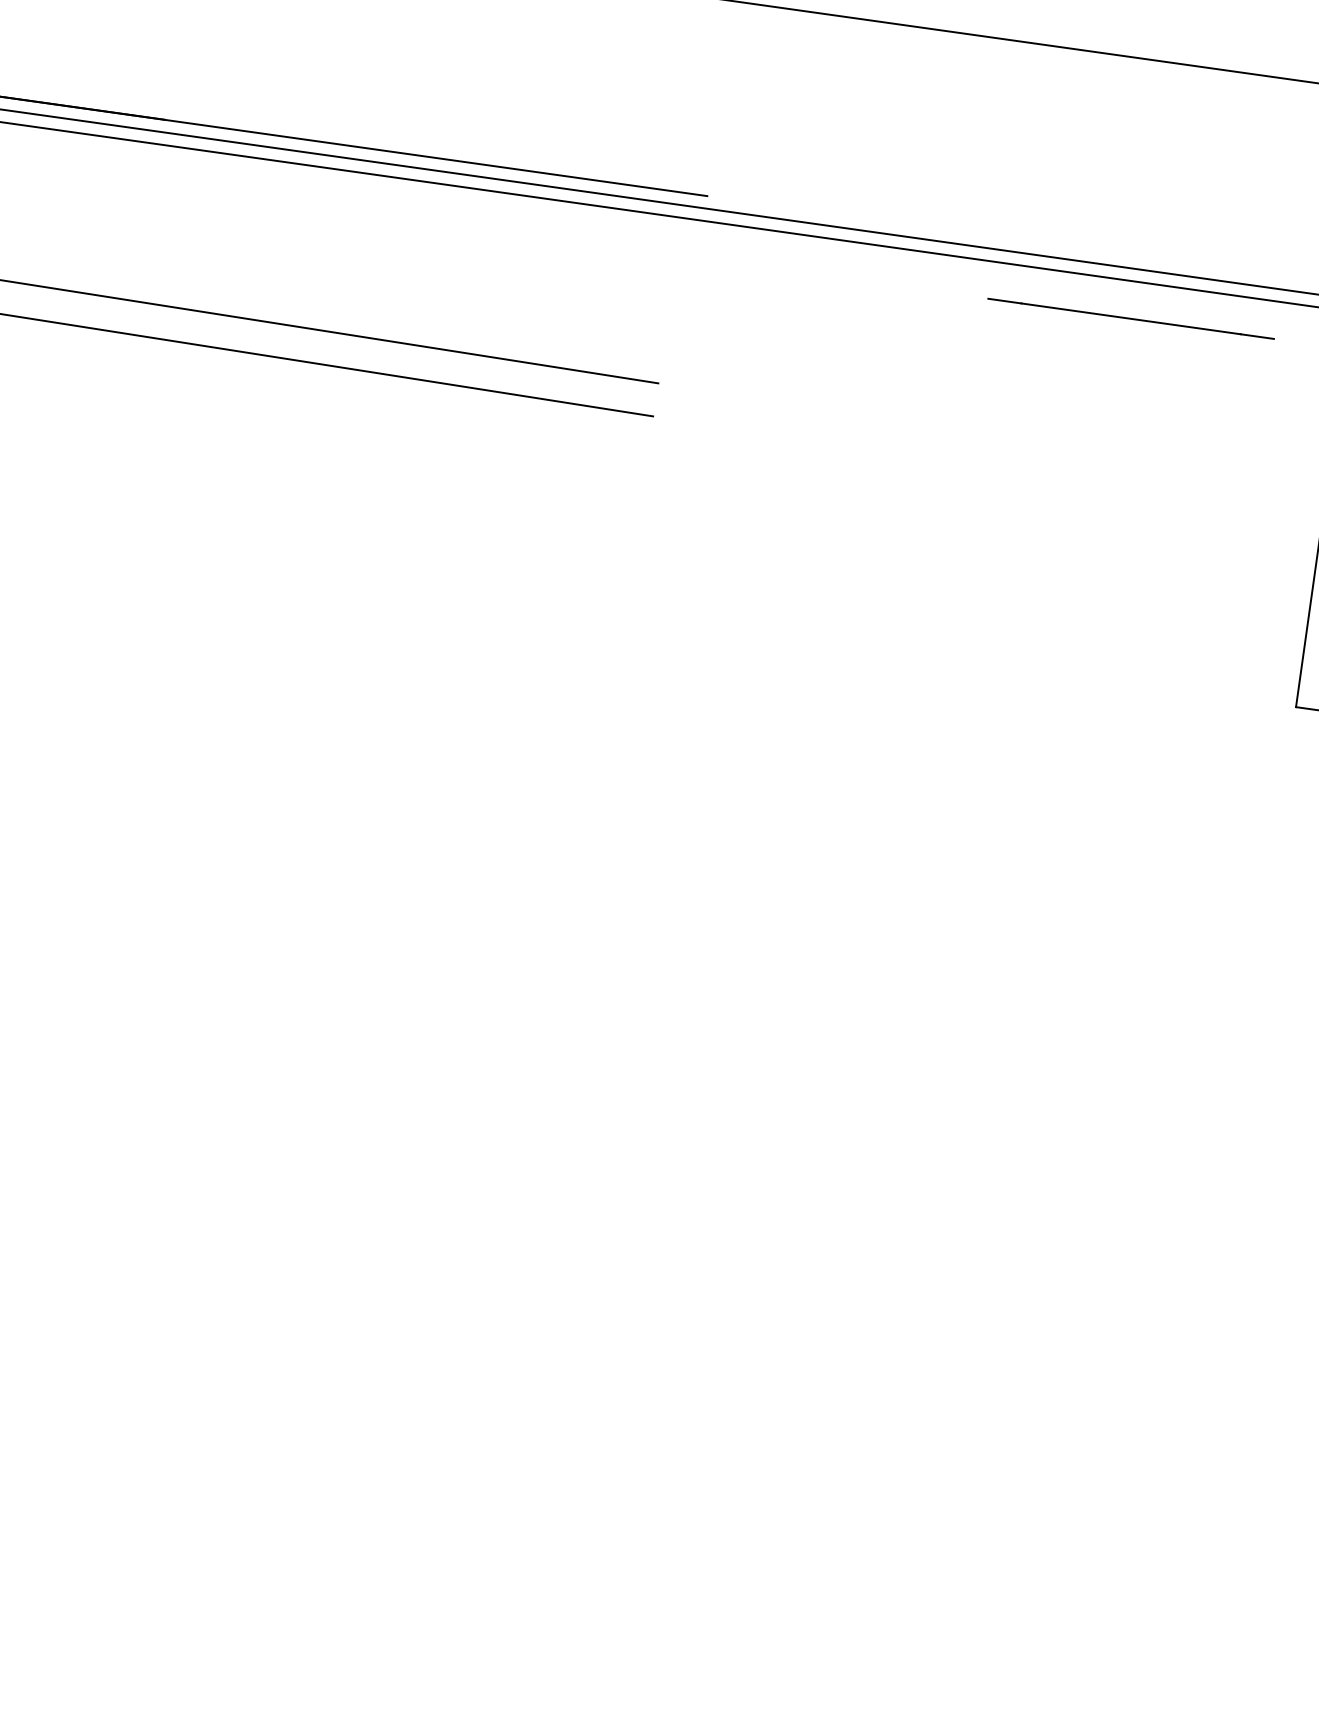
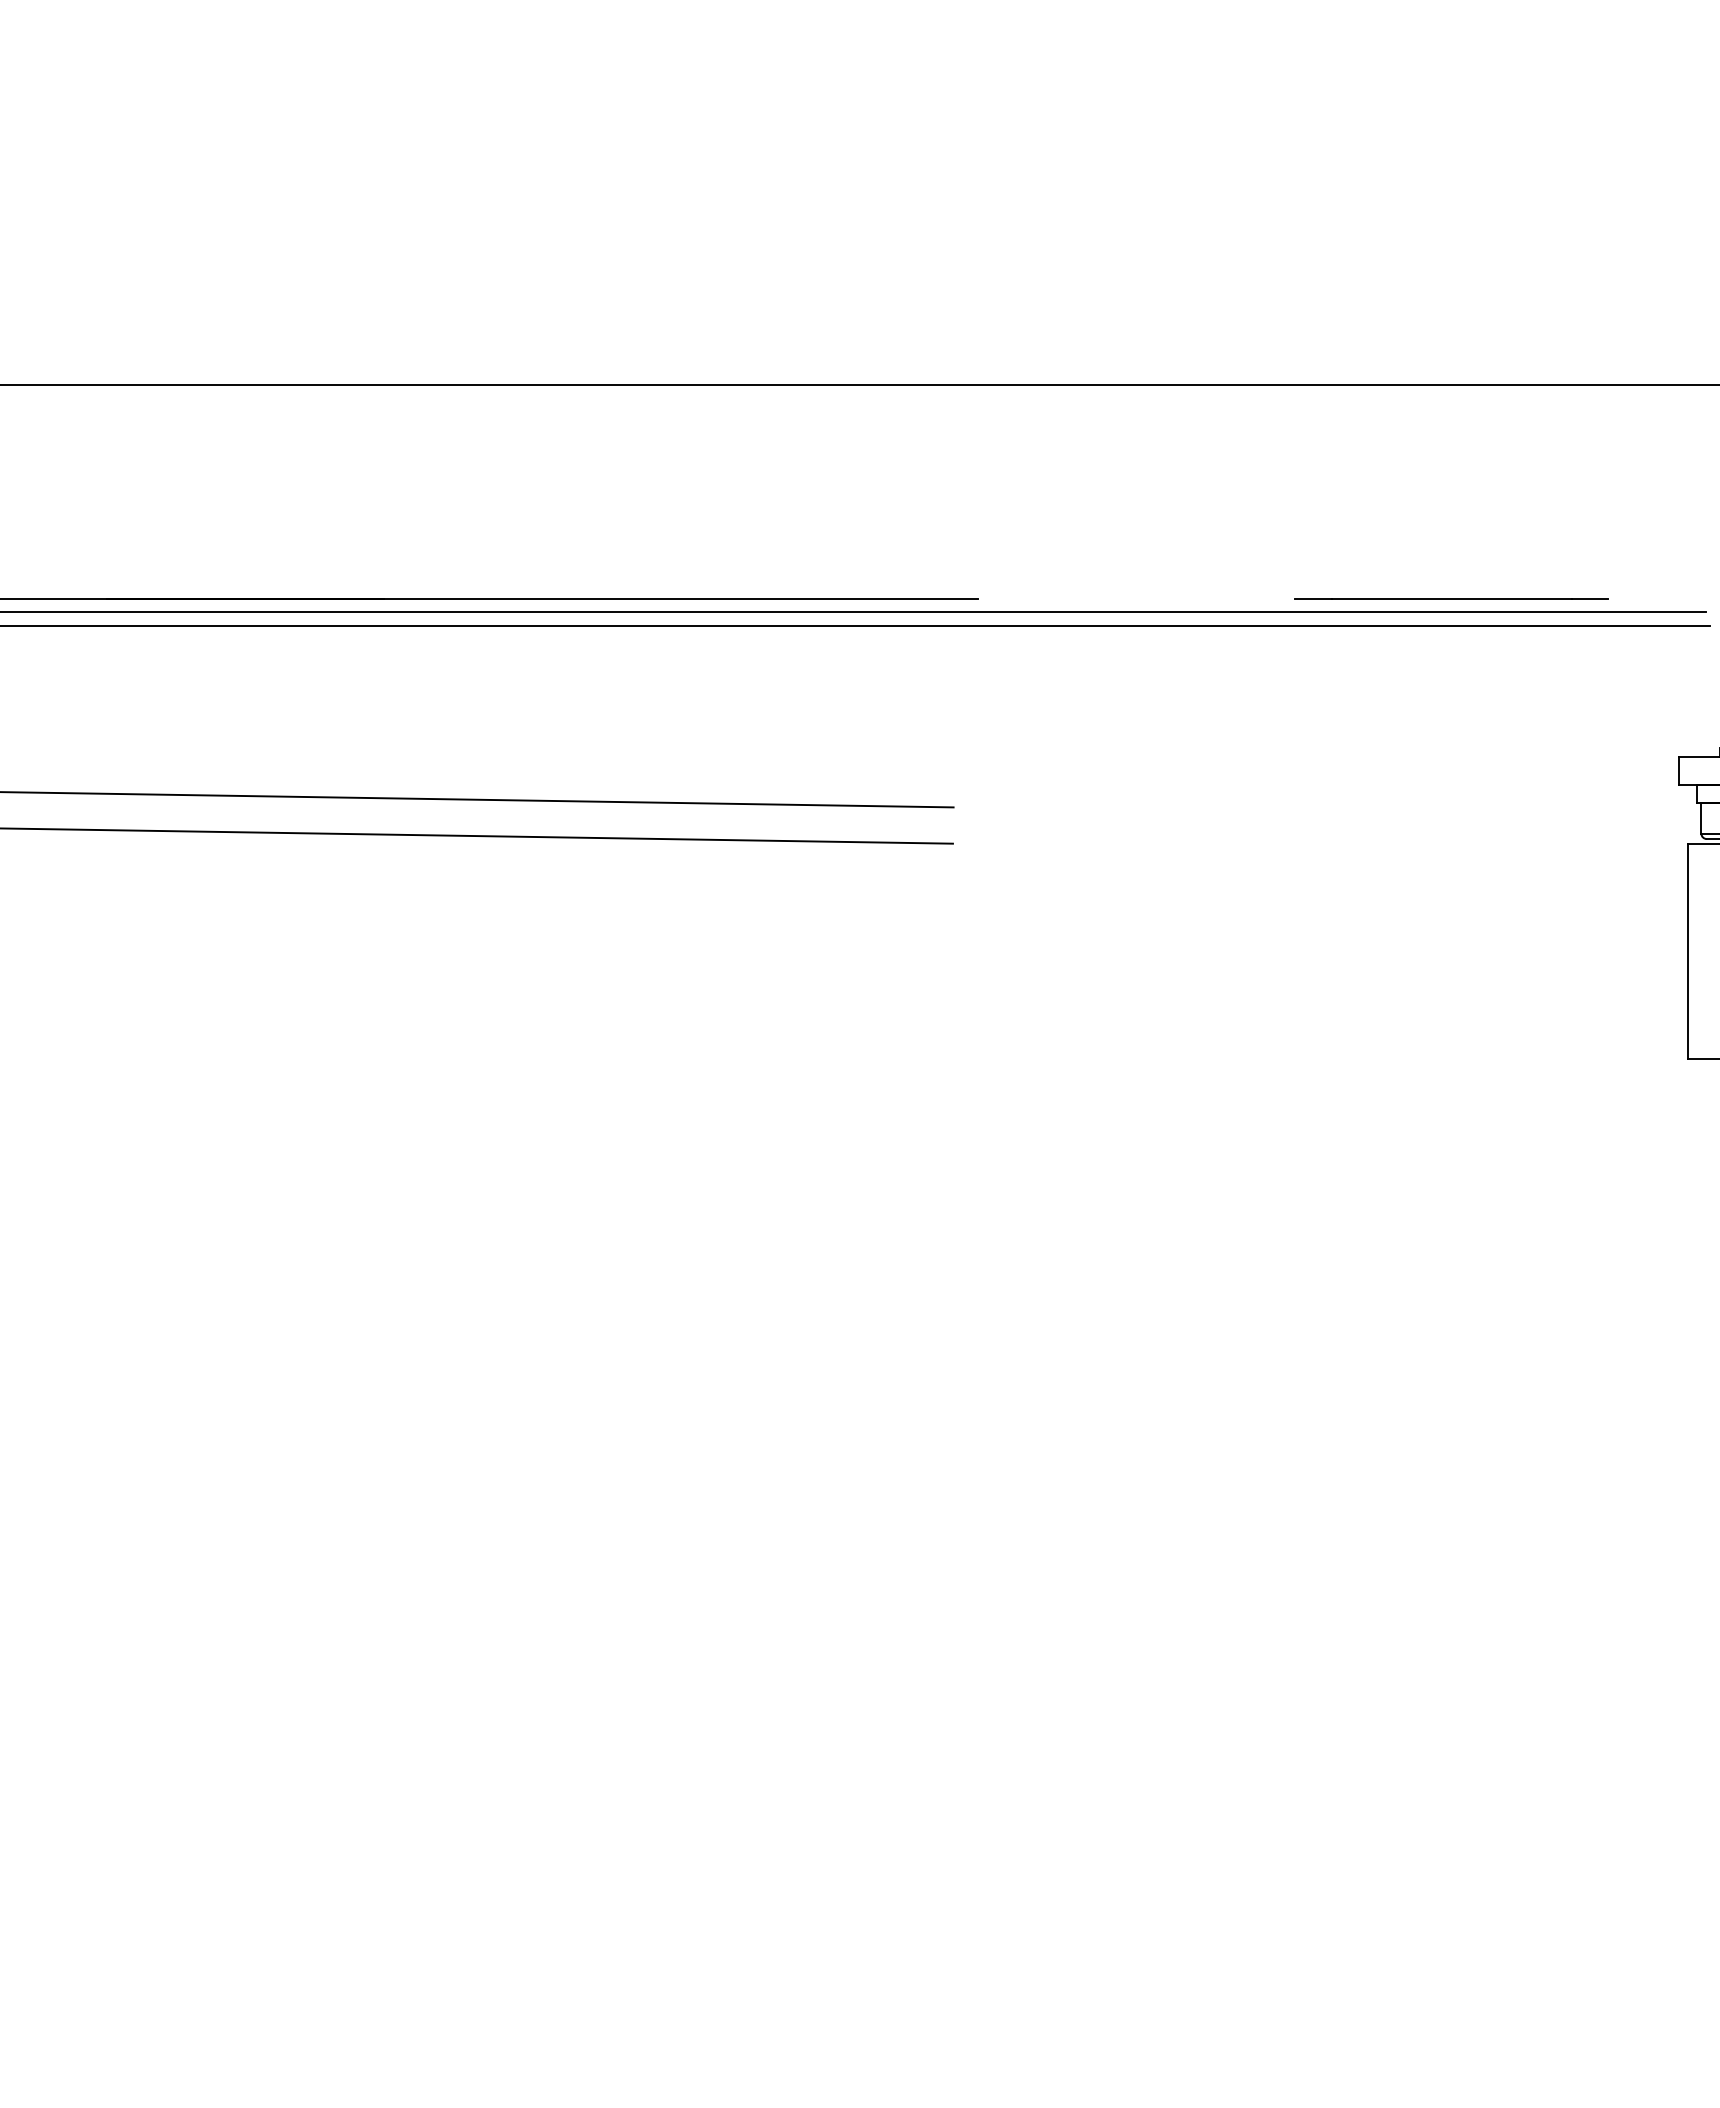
line: (1130, 318) -> (1451, 598), moved

